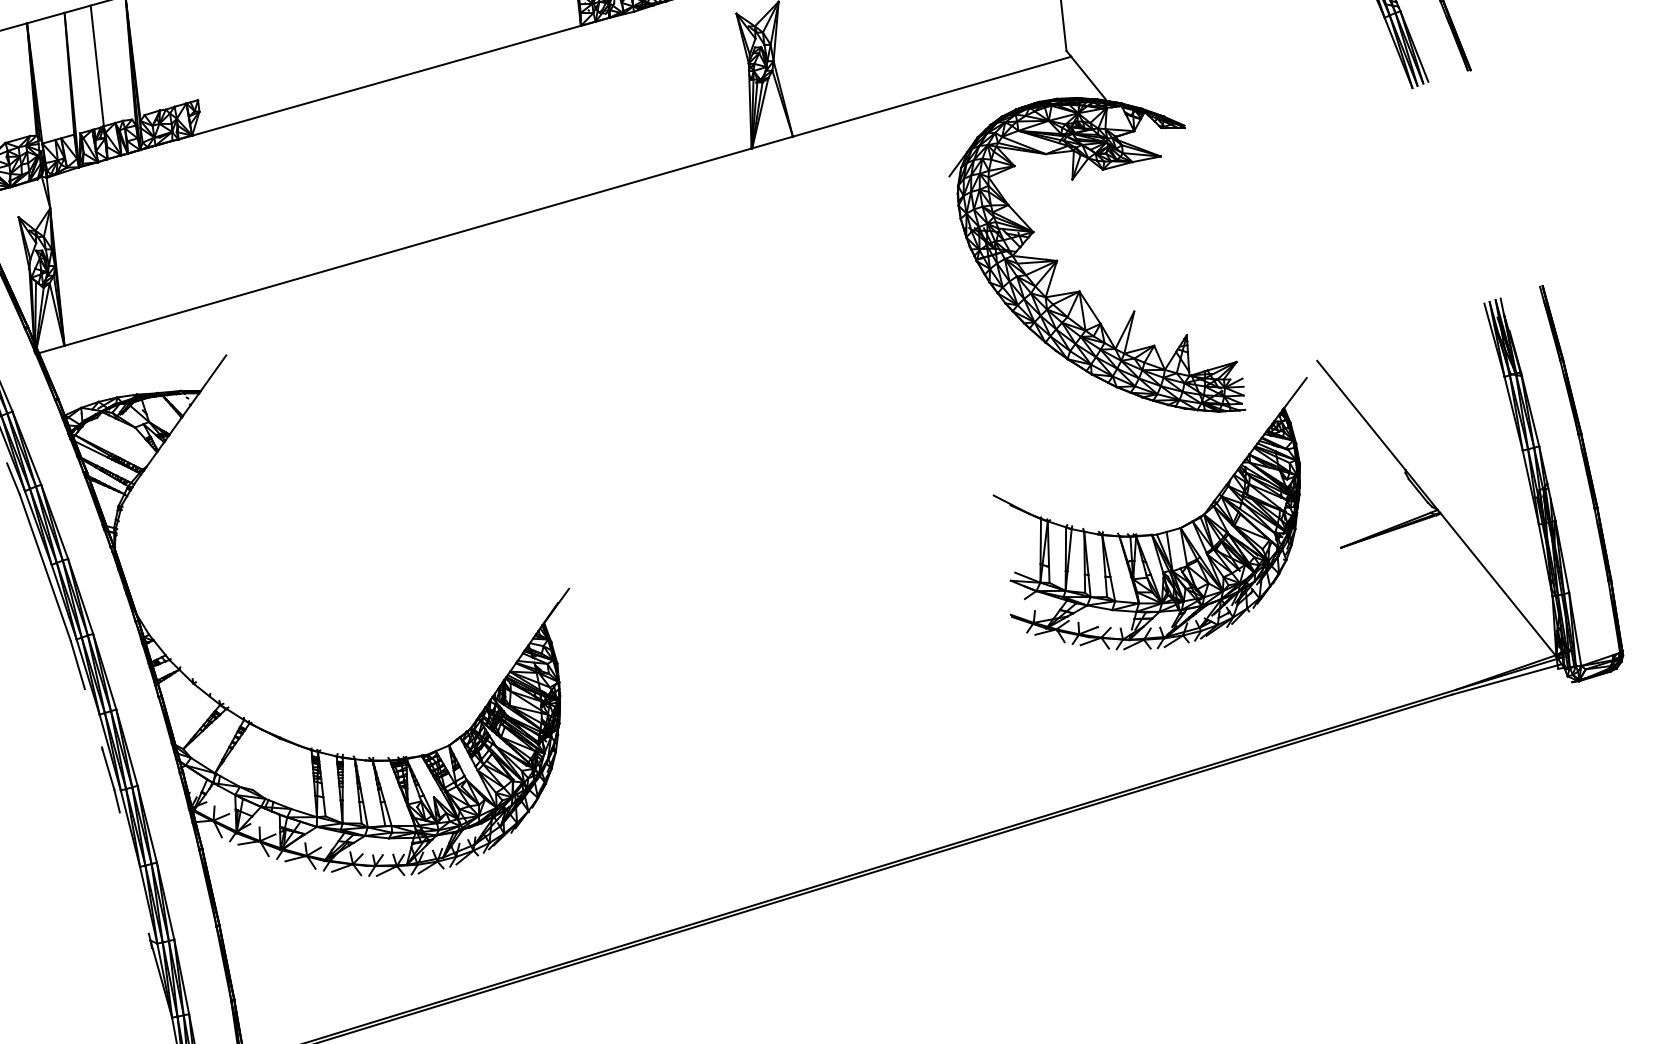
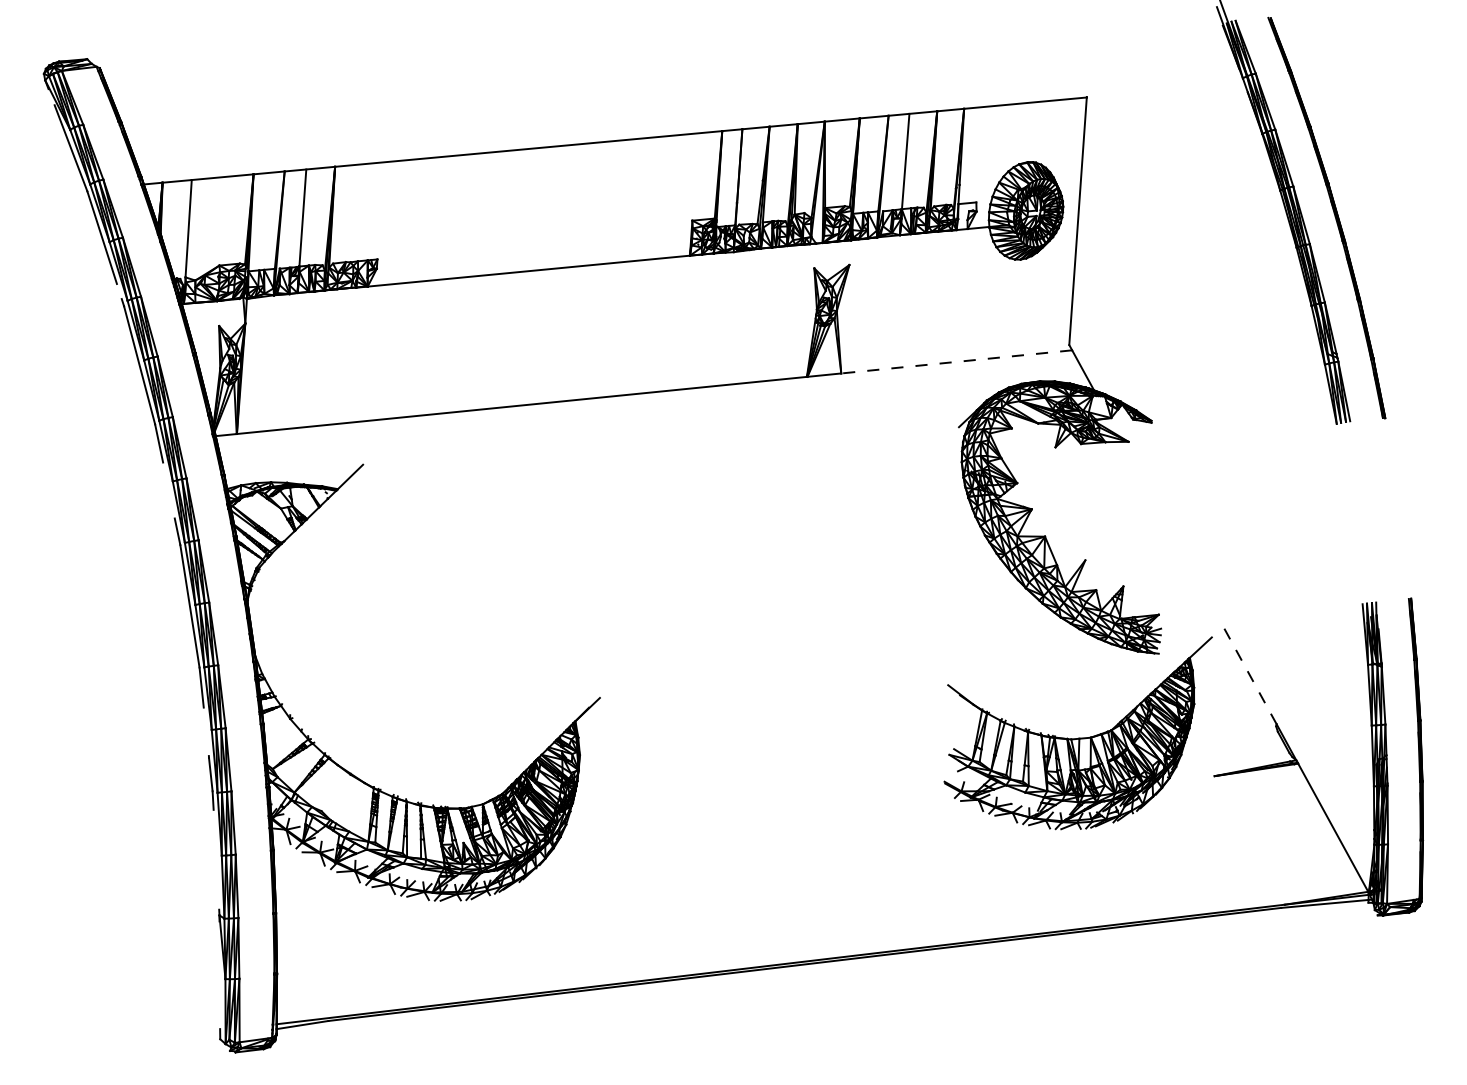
line: (931, 96) -> (956, 361), solid -> dashed
line: (1361, 415) -> (1249, 674), solid -> dashed

